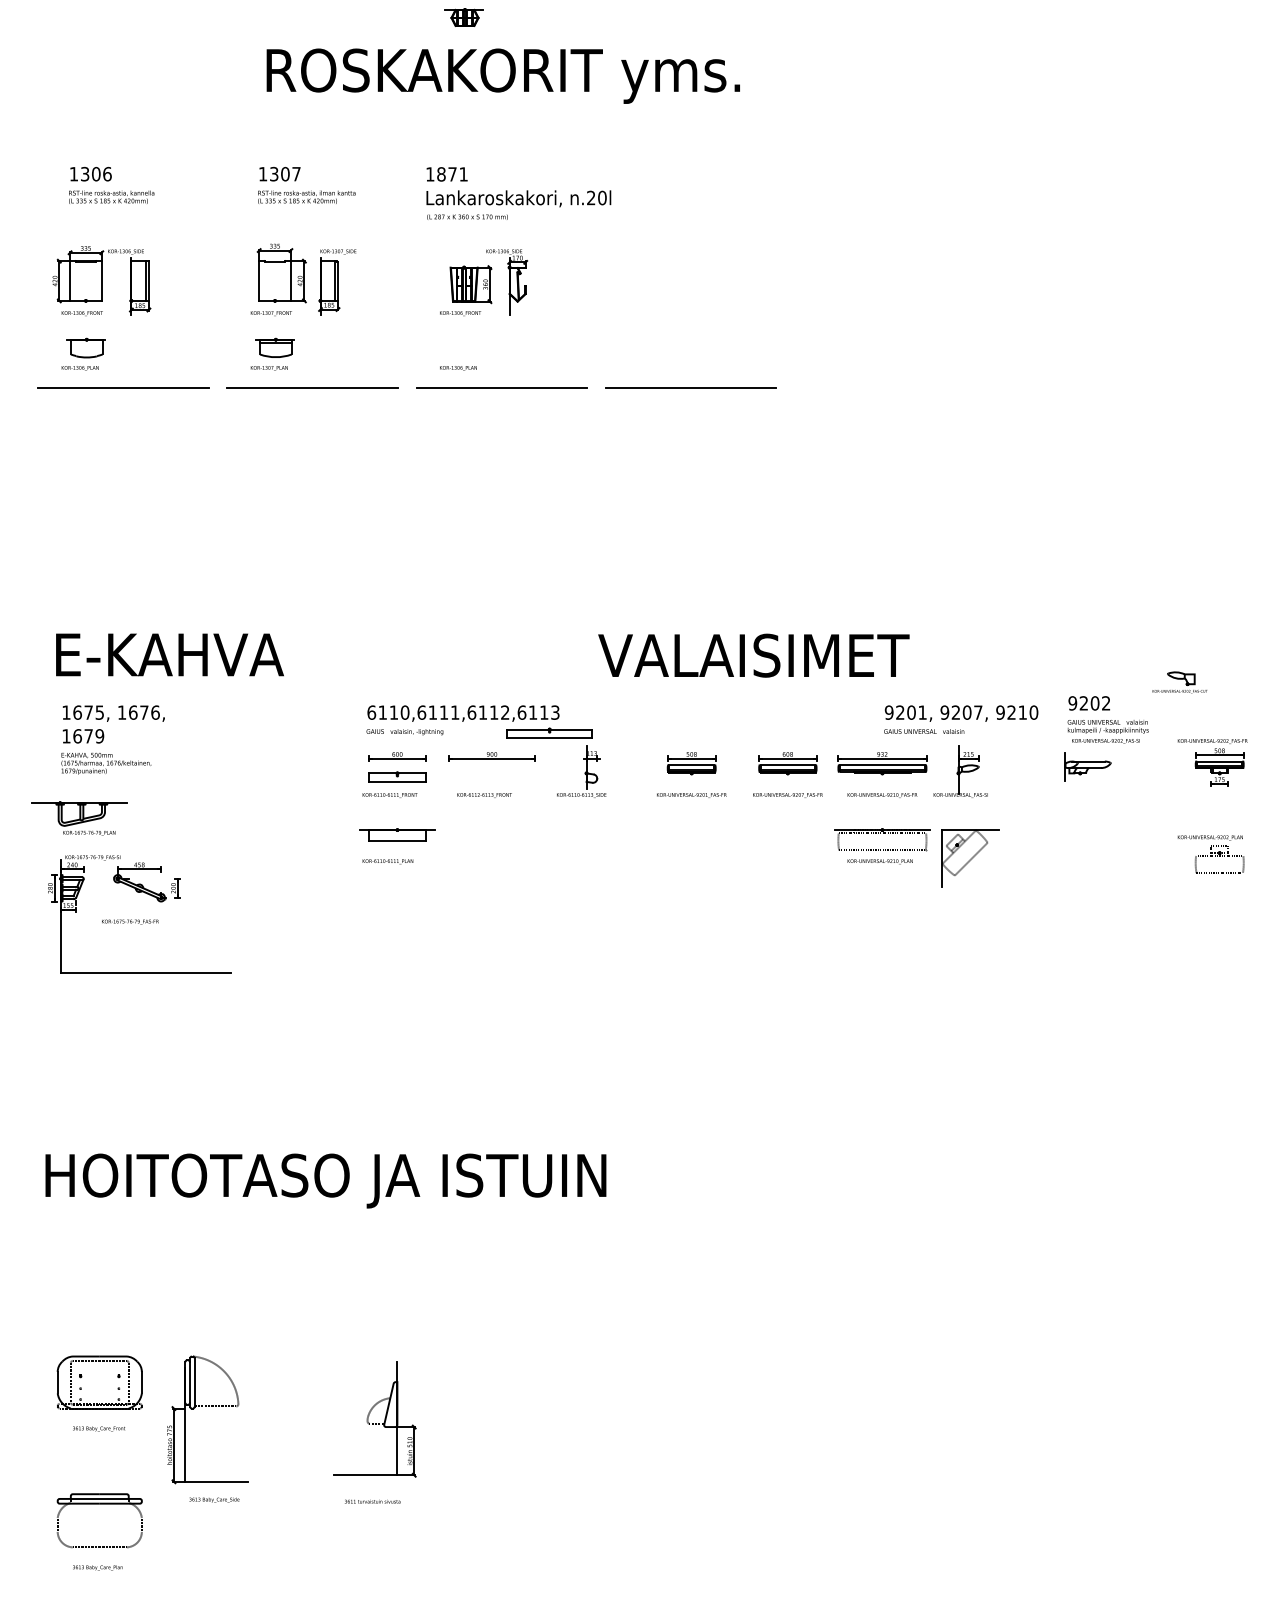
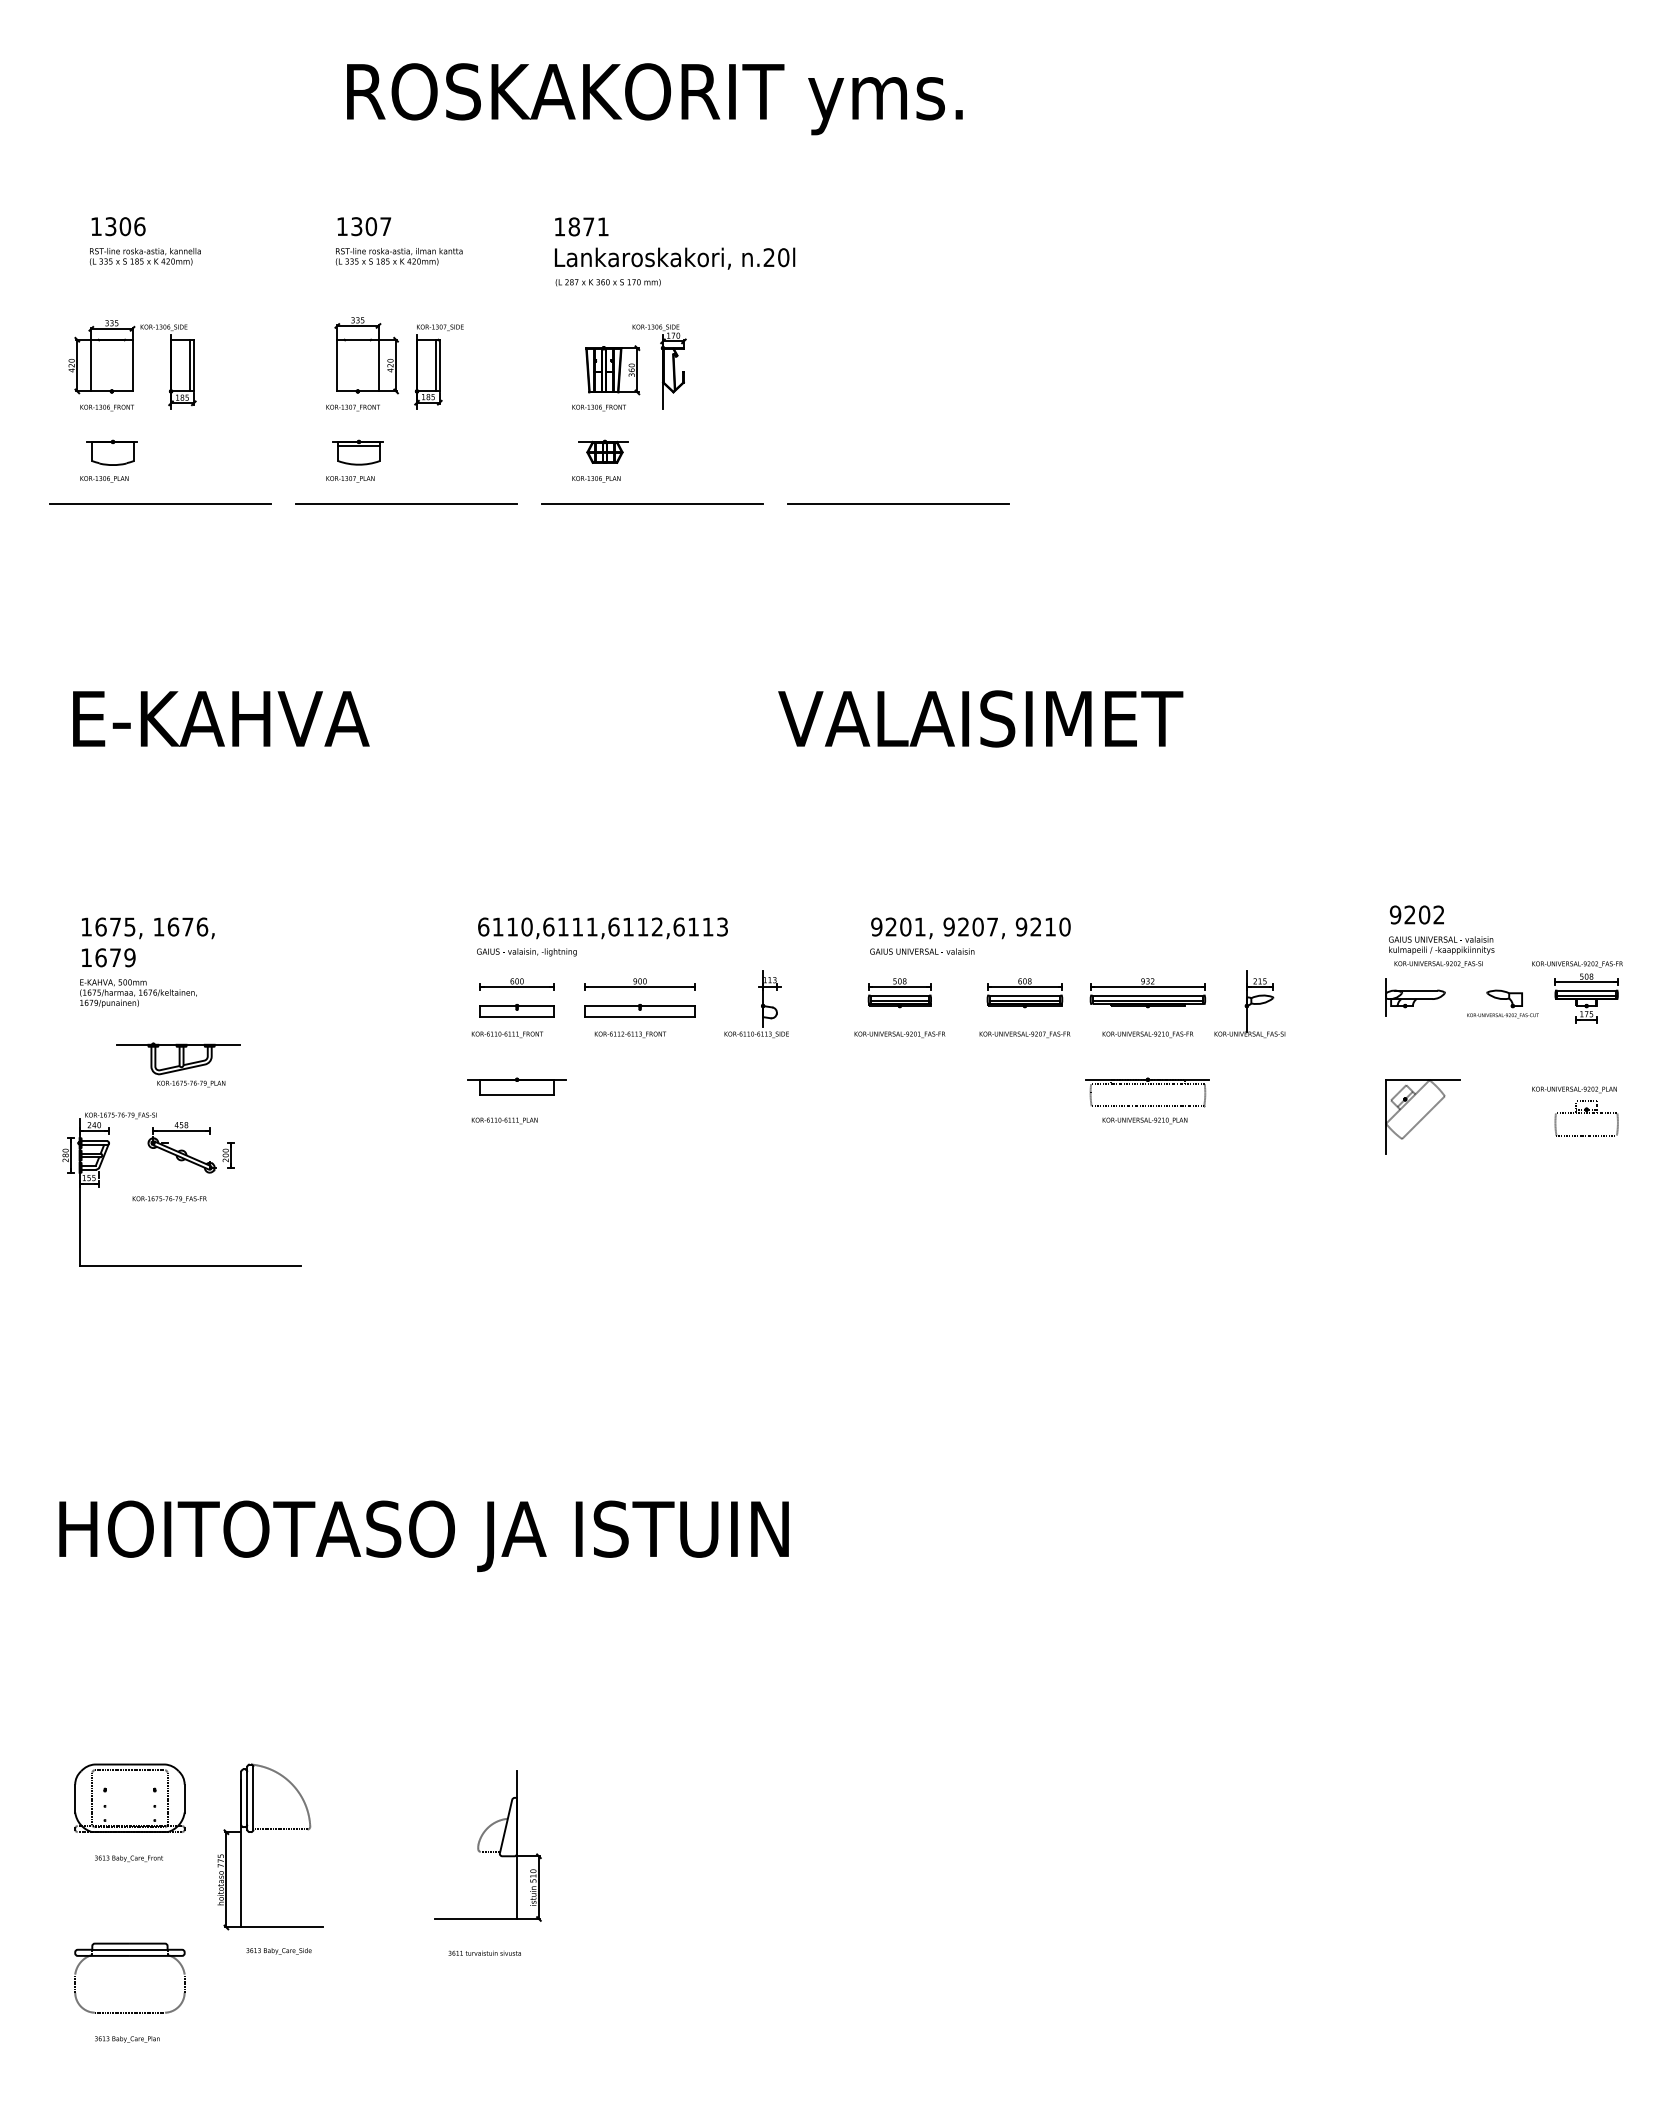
part: (463, 17) -> (603, 451), moved
text: (170, 654) -> (221, 718), moved
text: (753, 655) -> (980, 718), moved
part: (1179, 682) -> (1502, 1003), moved
text: (961, 719) -> (970, 935), moved
part: (549, 733) -> (639, 1010), moved
part: (79, 818) -> (178, 1064), moved
part: (970, 858) -> (1422, 1116), moved

